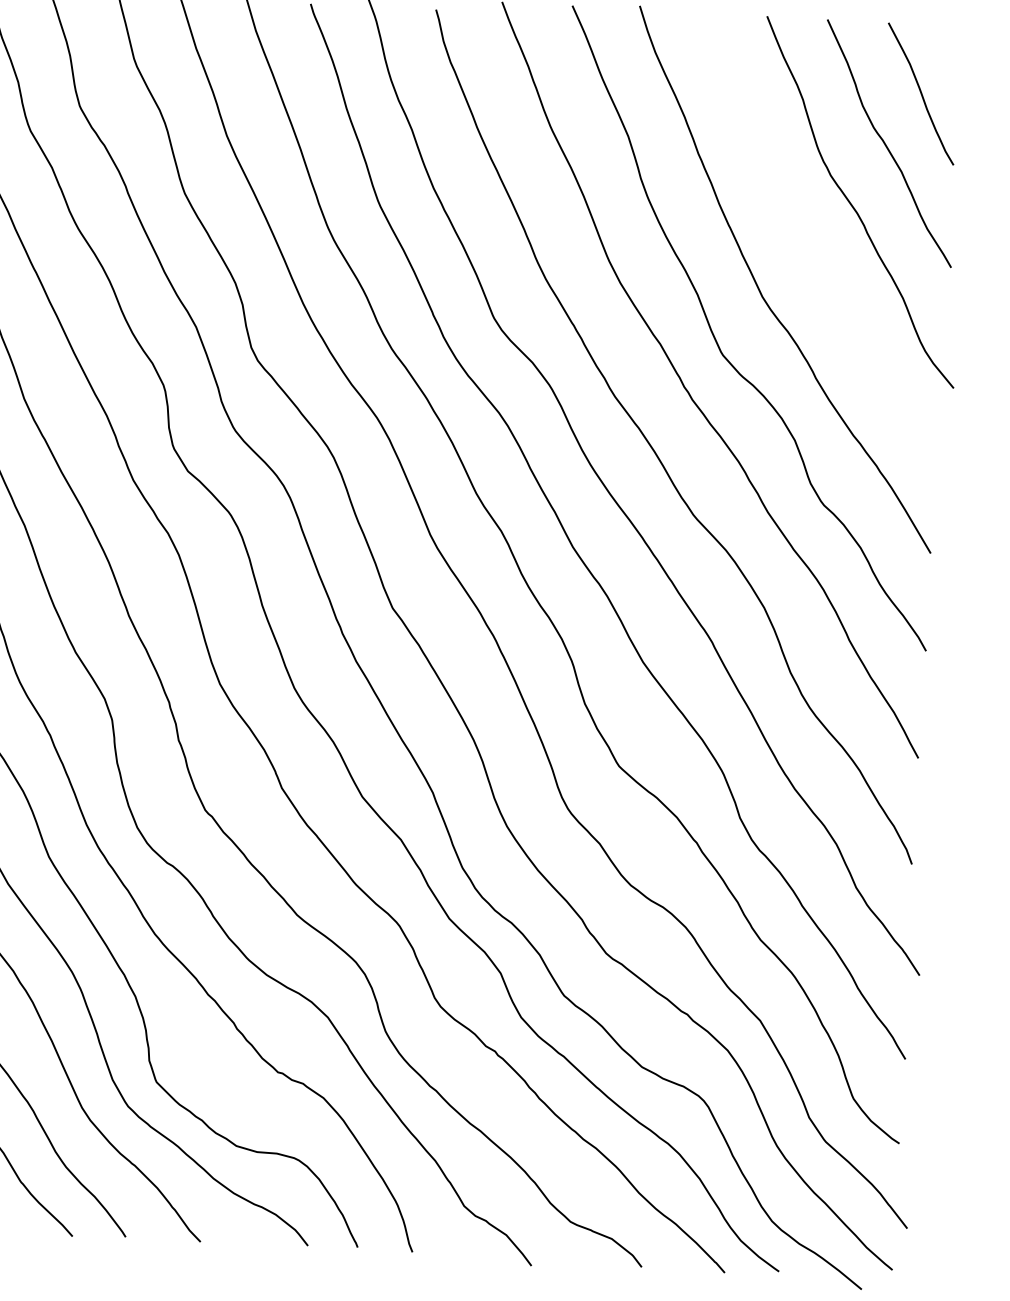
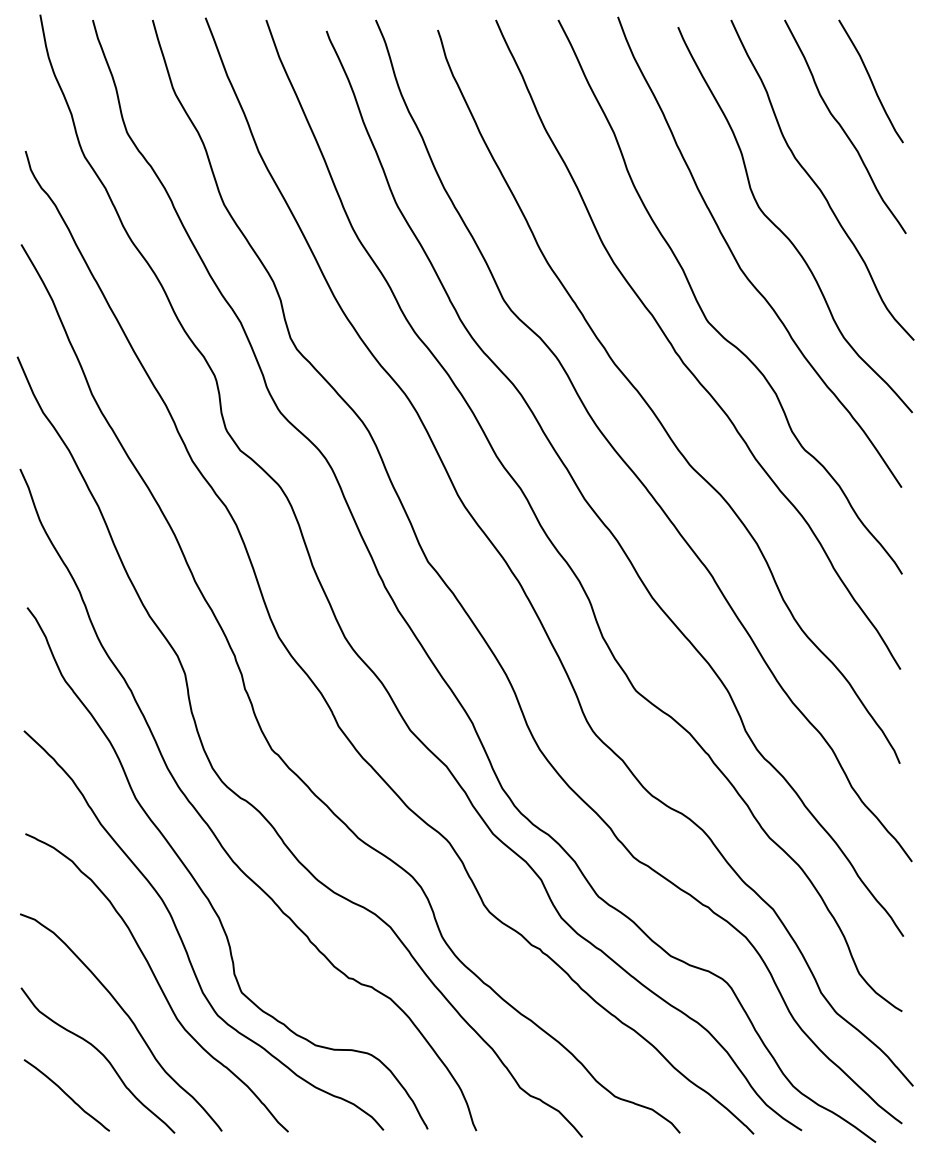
curve: (812, 257) -> (782, 231), added

